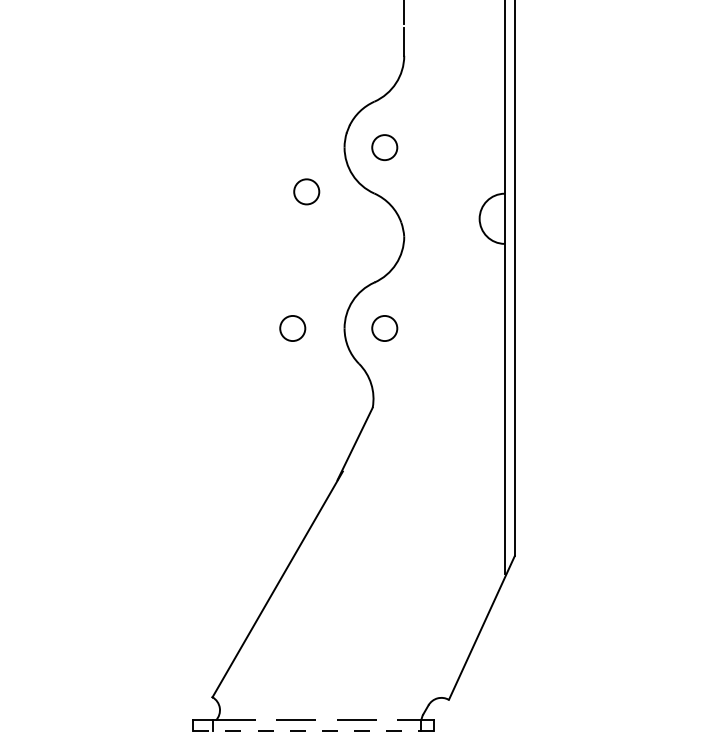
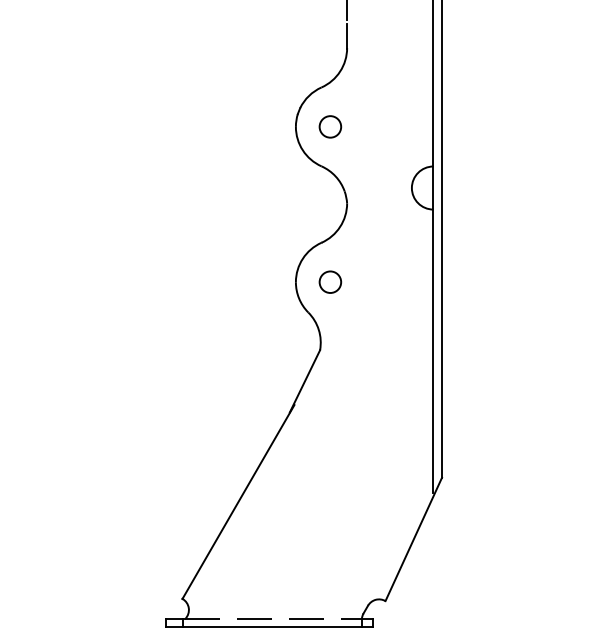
circle: (306, 191) -> (263, 164), removed
circle: (292, 327) -> (251, 281), removed
line: (313, 730) -> (269, 627), dashed -> solid

